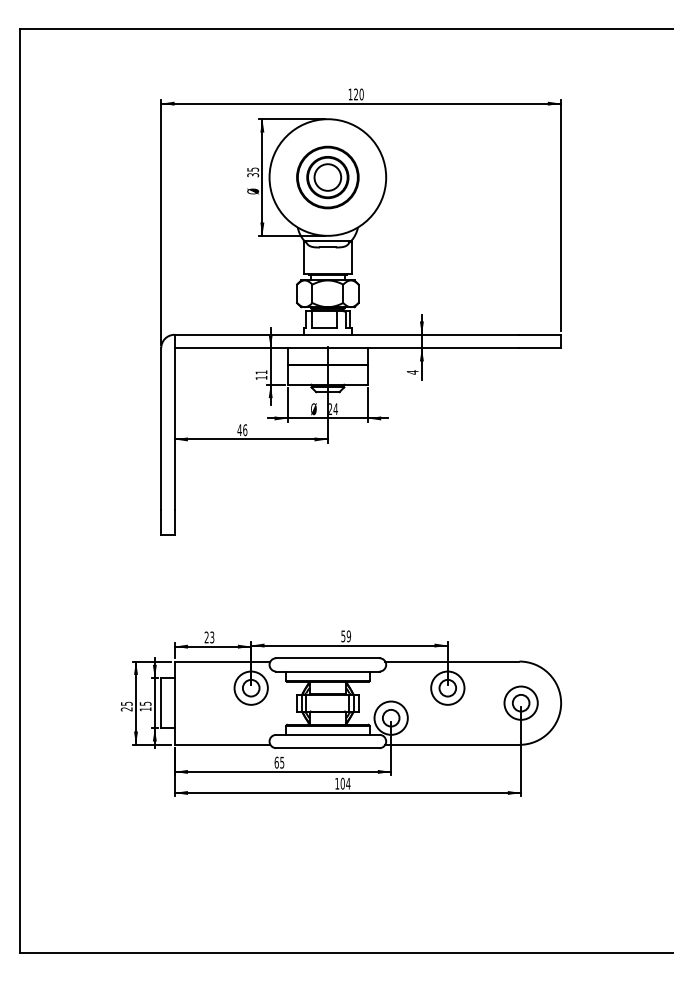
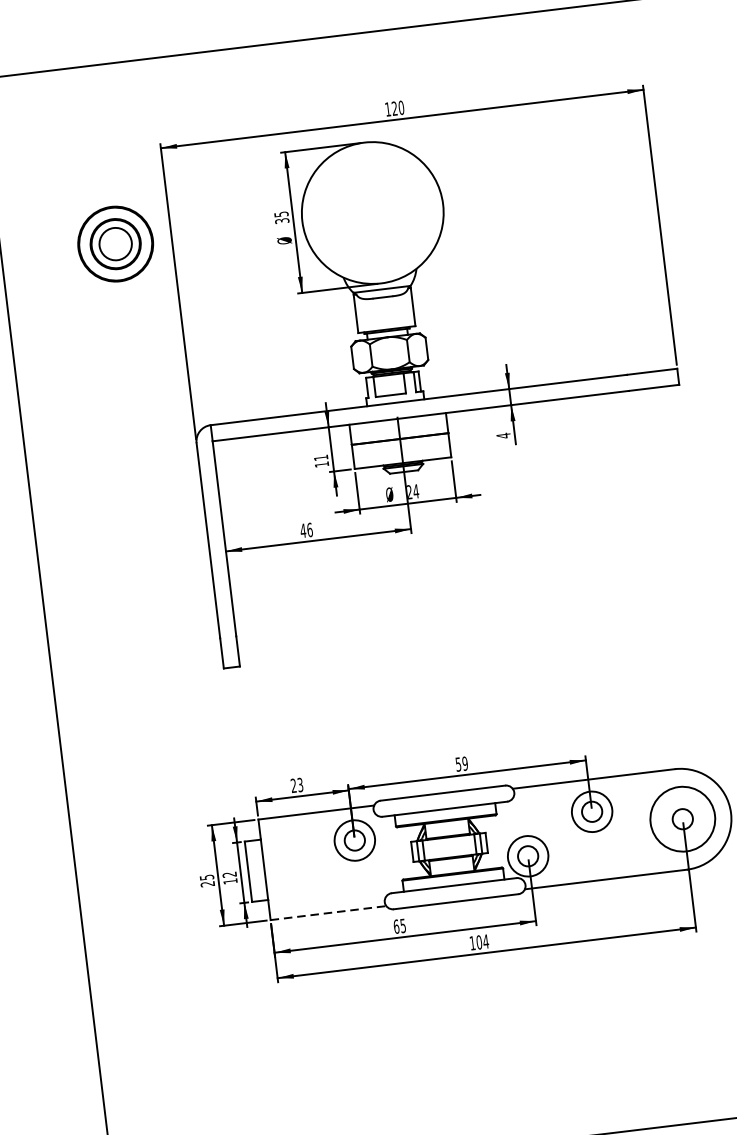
part: (327, 177) -> (115, 244), moved
circle: (520, 702) -> (681, 818), size x1.6
text: (145, 703) -> (229, 874), 15 -> 12
line: (222, 744) -> (328, 912), solid -> dashed

